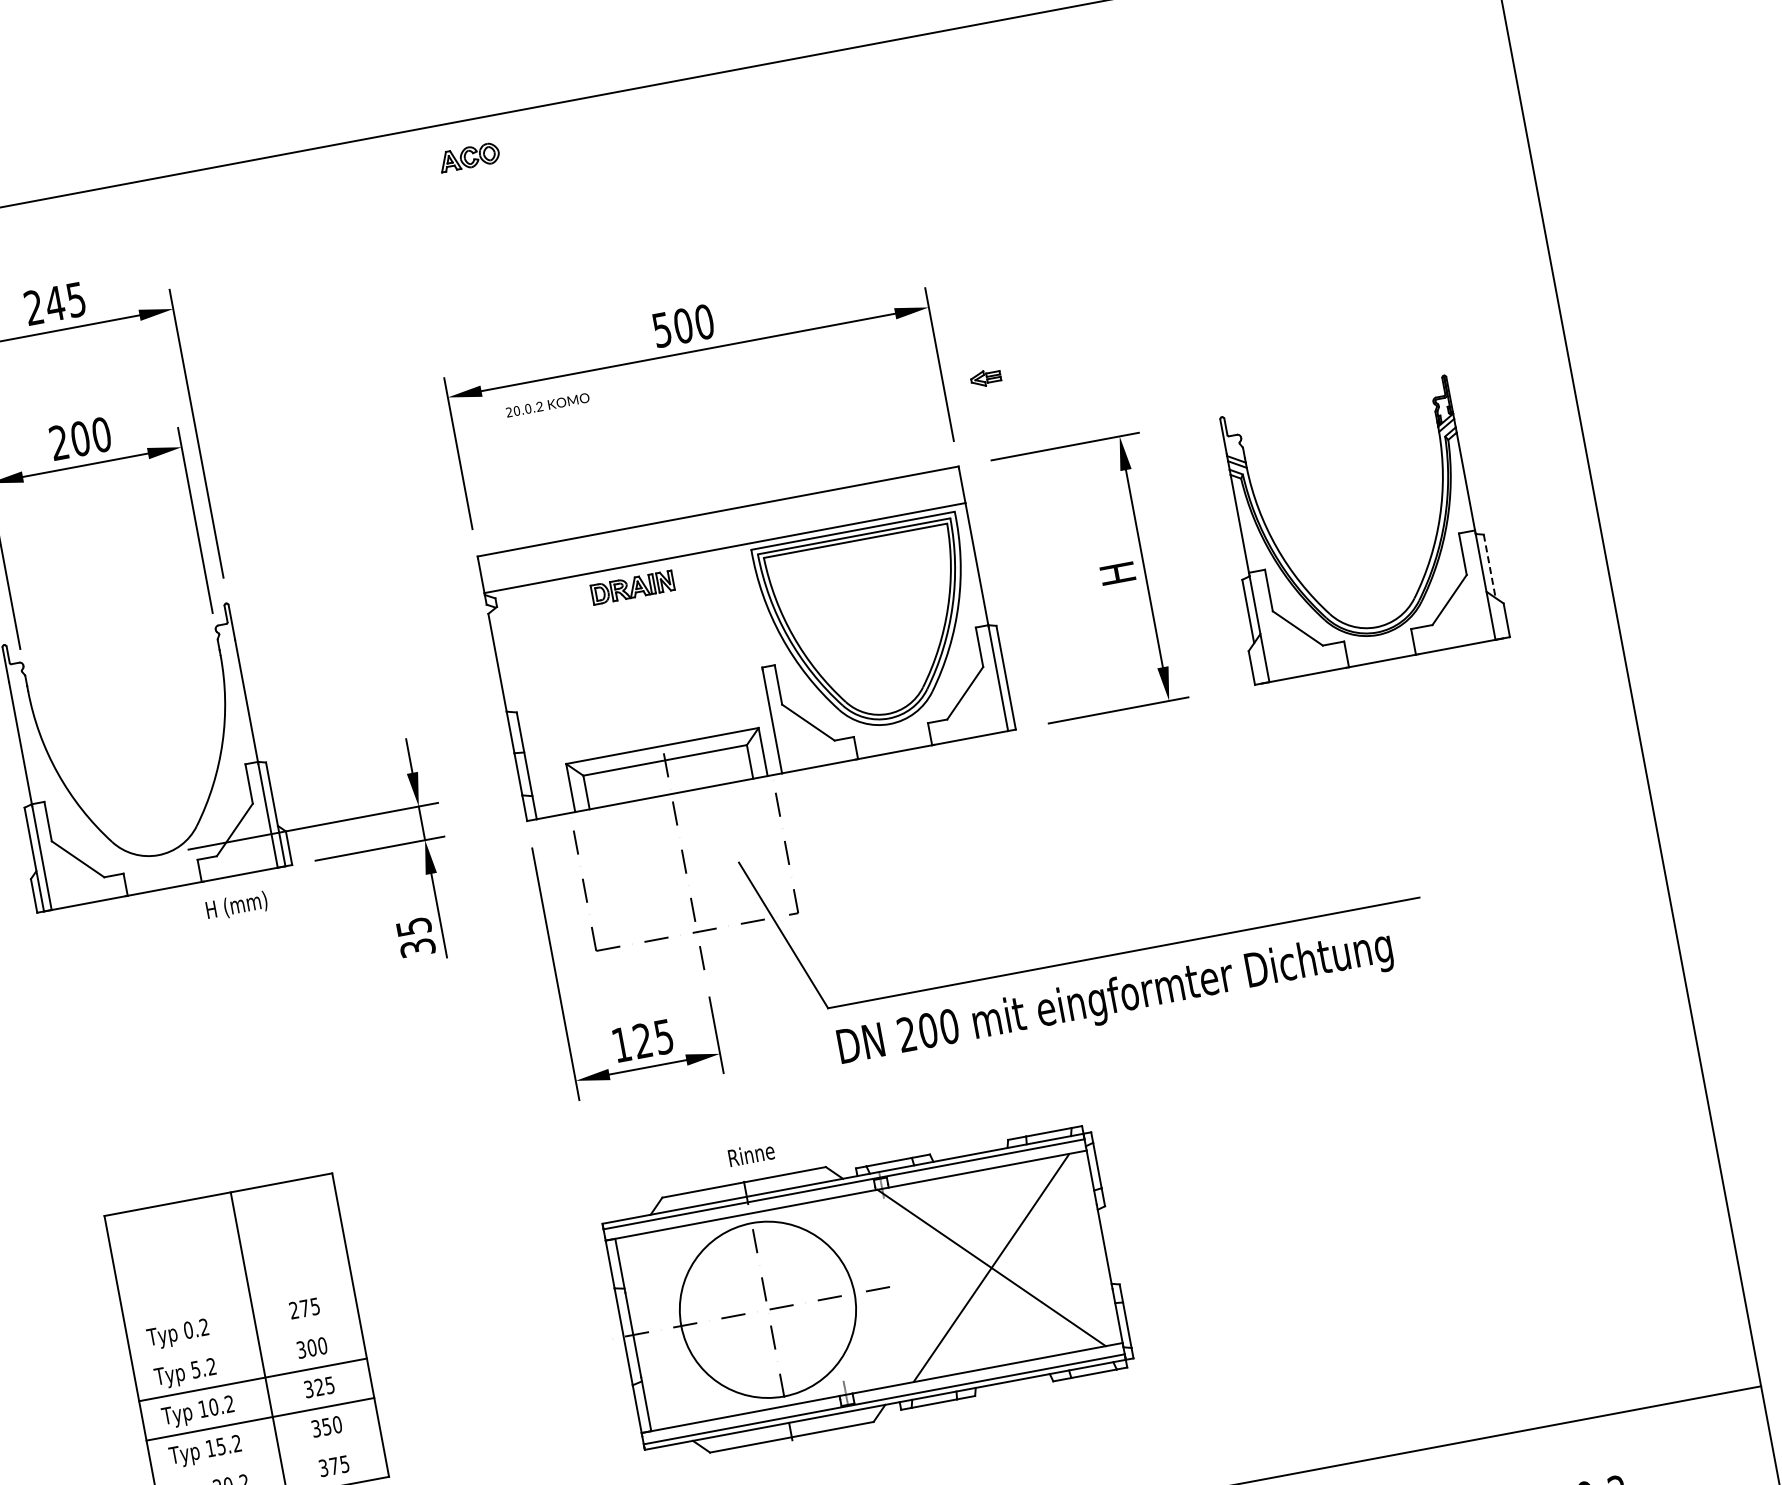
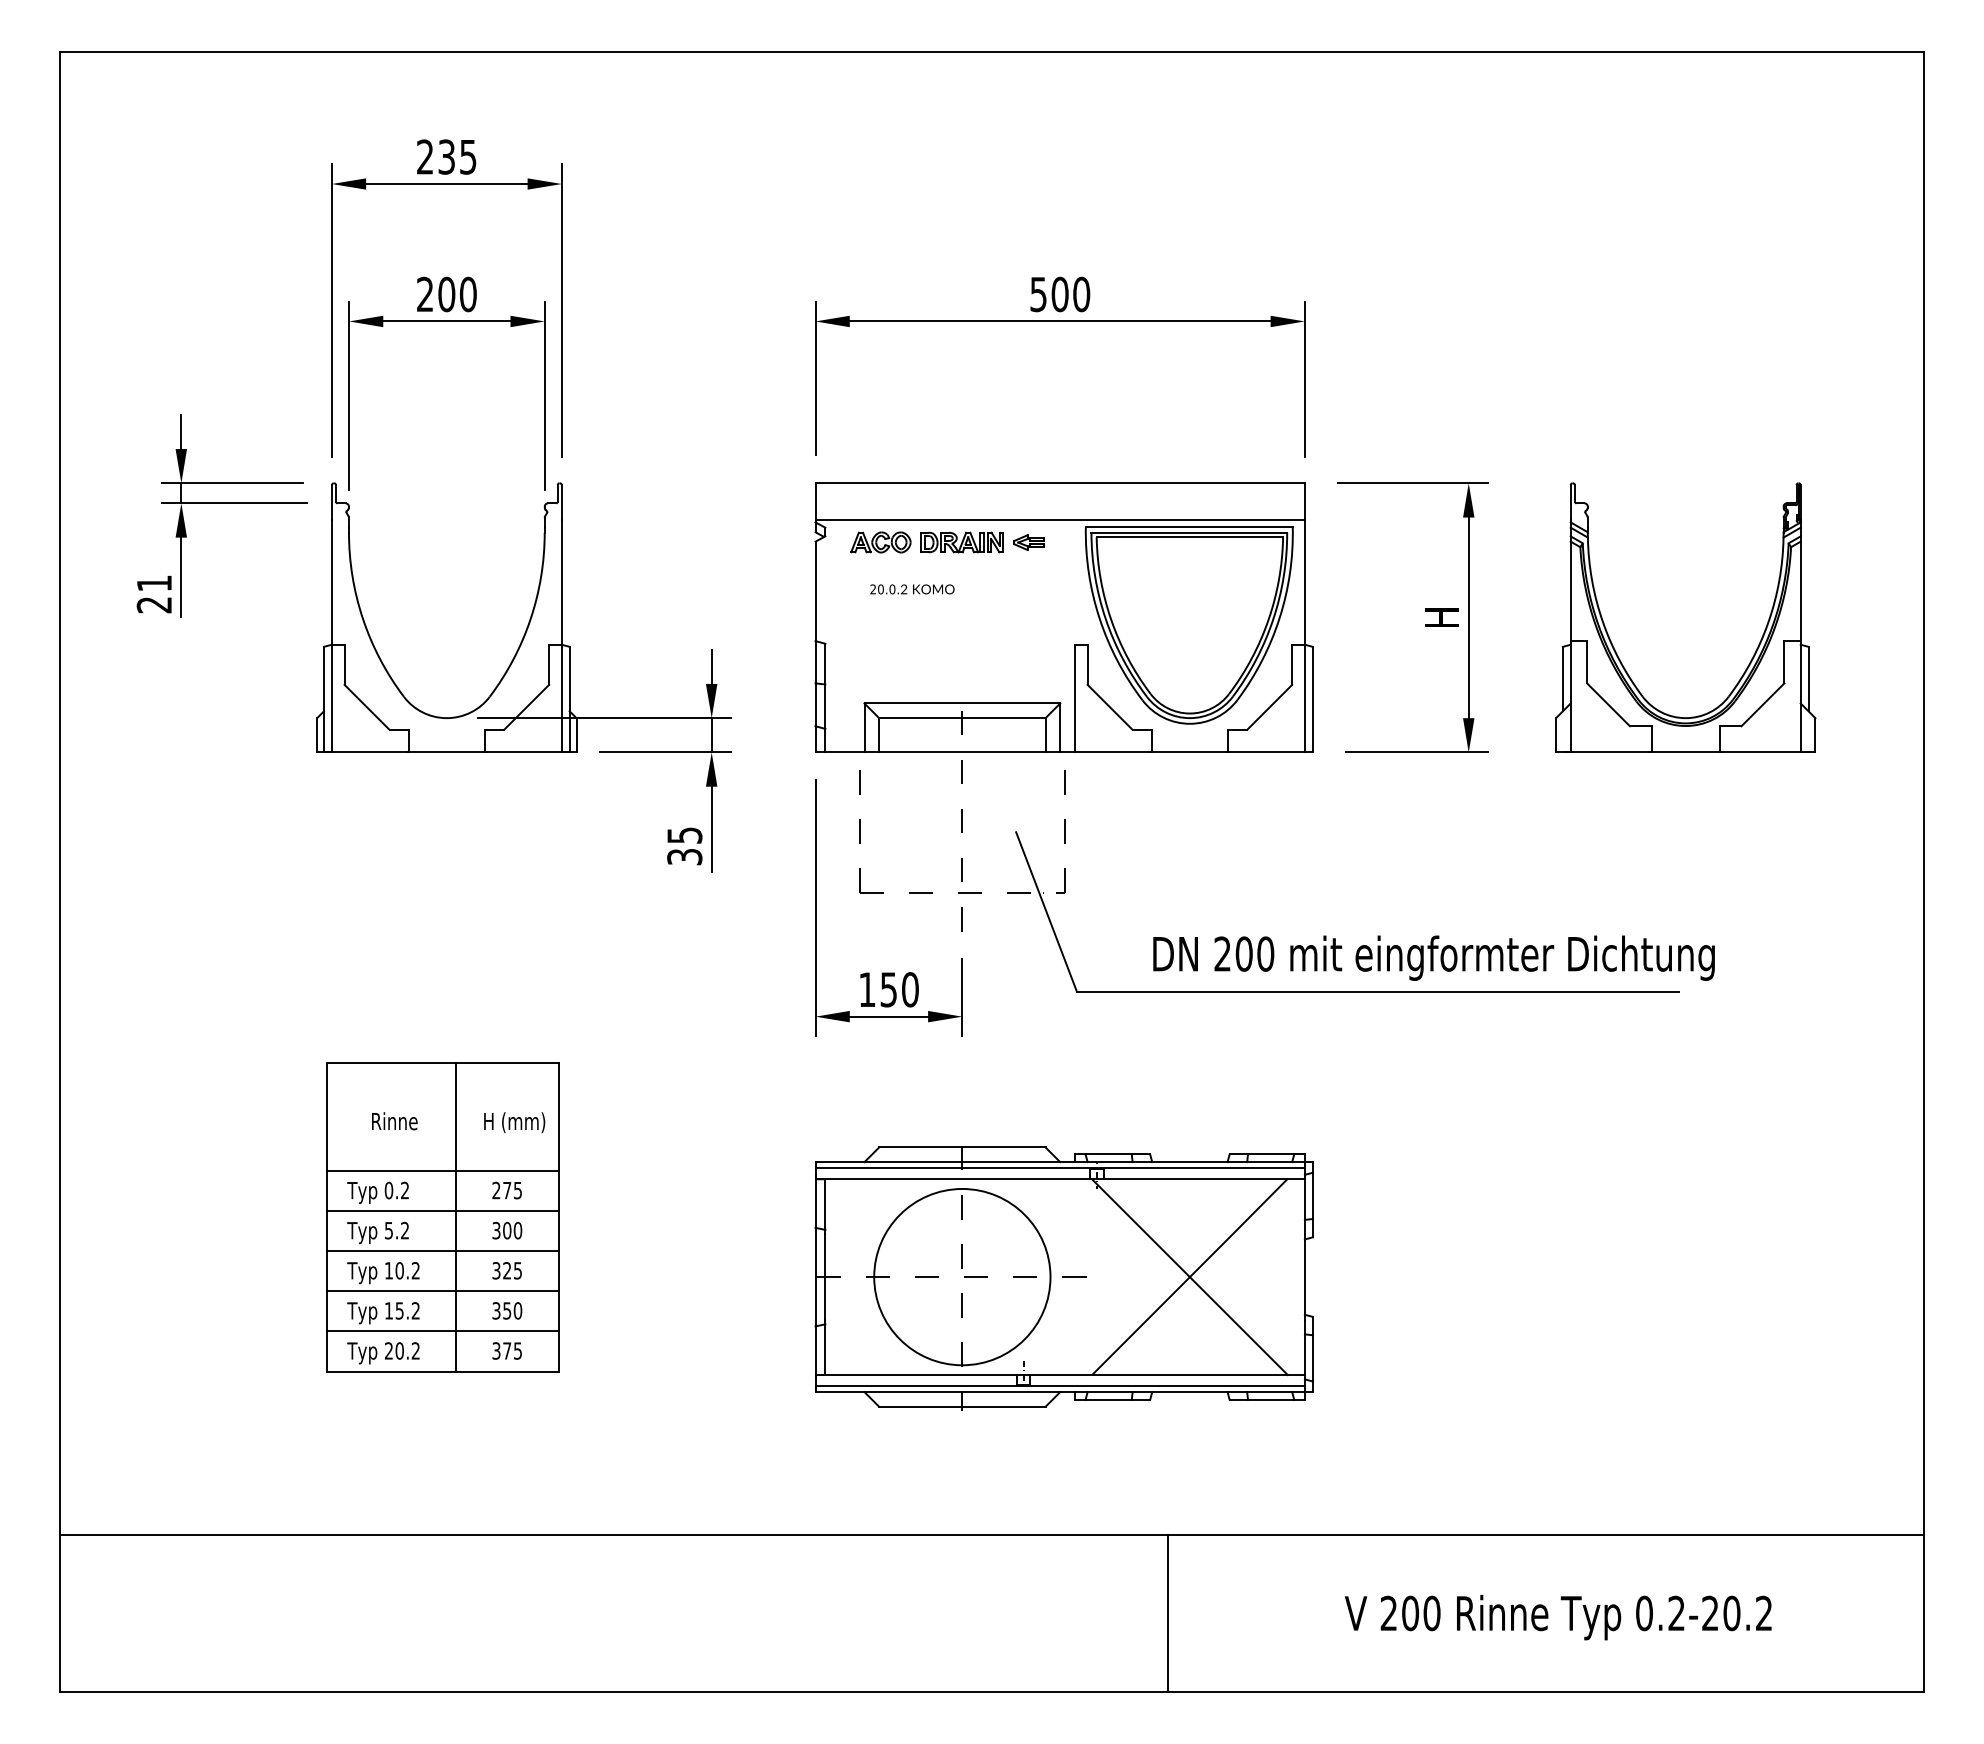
part: (469, 157) -> (880, 542), moved
text: (54, 303) -> (446, 156), 245 -> 235
part: (985, 378) -> (1028, 542), moved
text: (547, 405) -> (912, 589), moved
line: (1489, 566) -> (1808, 679), dashed -> solid
text: (236, 906) -> (514, 1122), moved
text: (1114, 999) -> (1433, 957), moved
text: (653, 1038) -> (899, 989), 125 -> 150
text: (751, 1154) -> (394, 1121), moved
line: (238, 1301) -> (443, 1171), added
line: (245, 1340) -> (443, 1211), added
line: (267, 1458) -> (443, 1331), added

